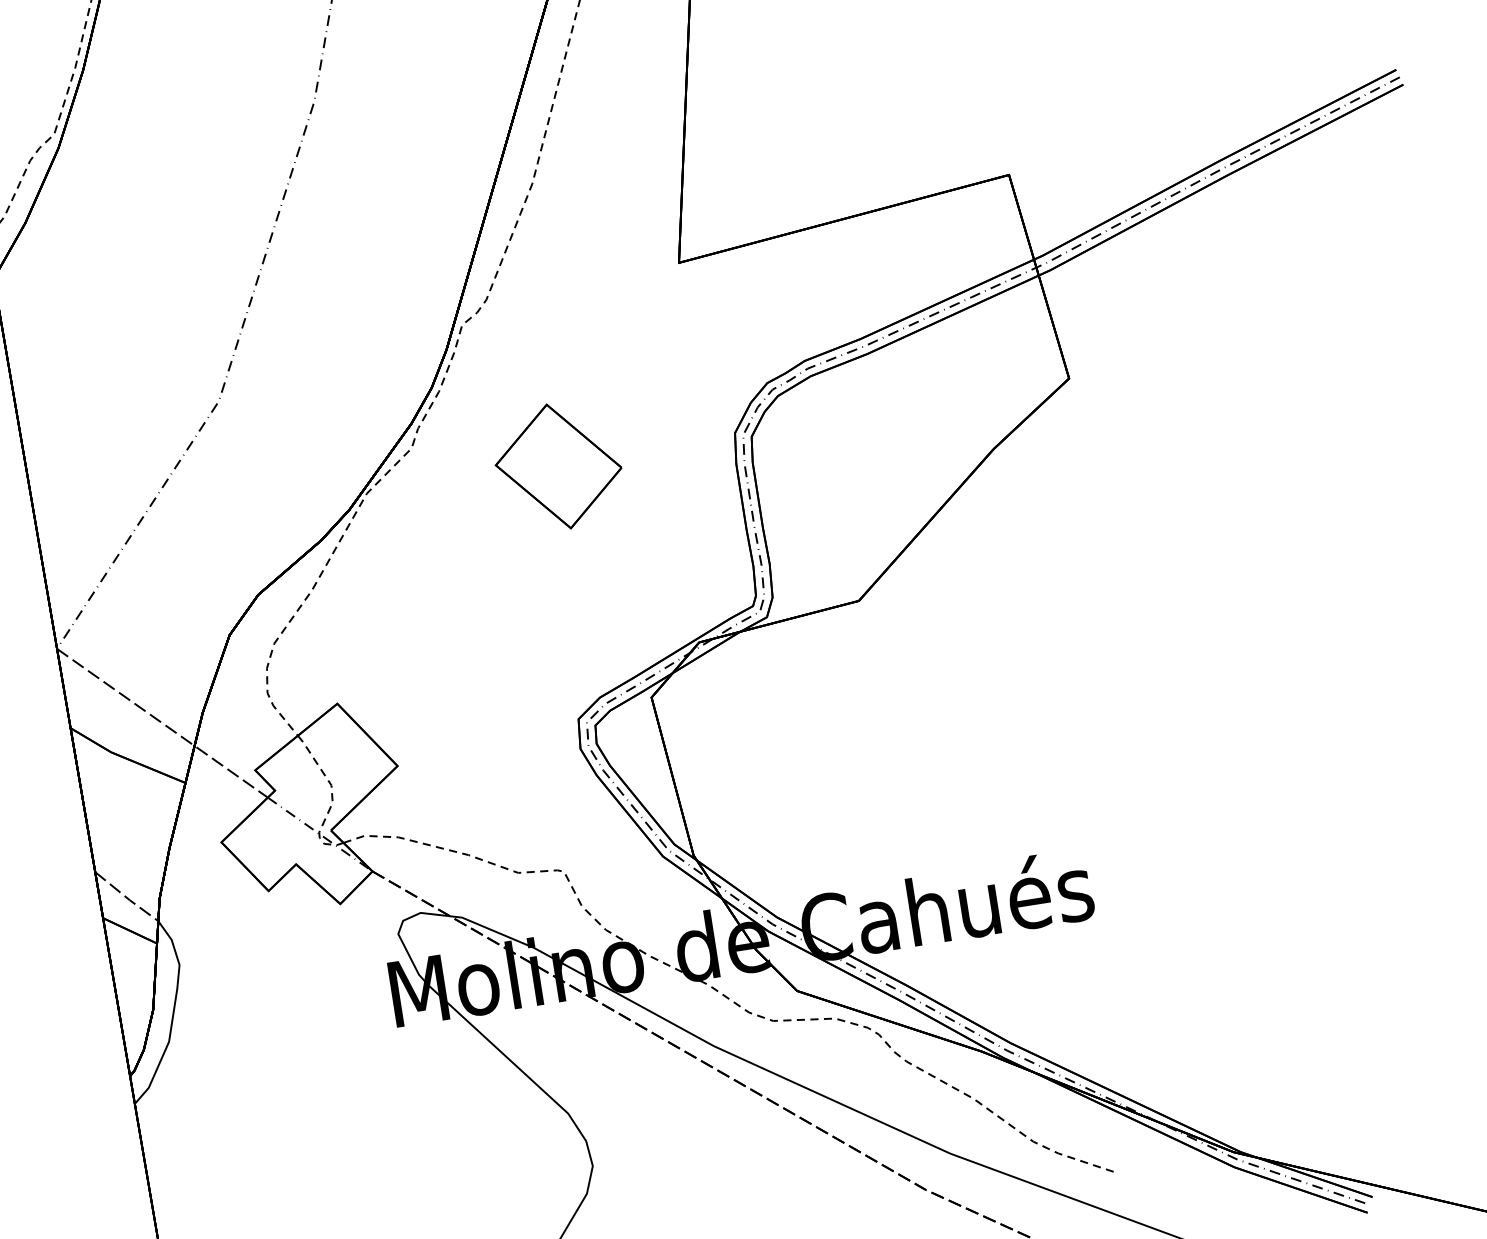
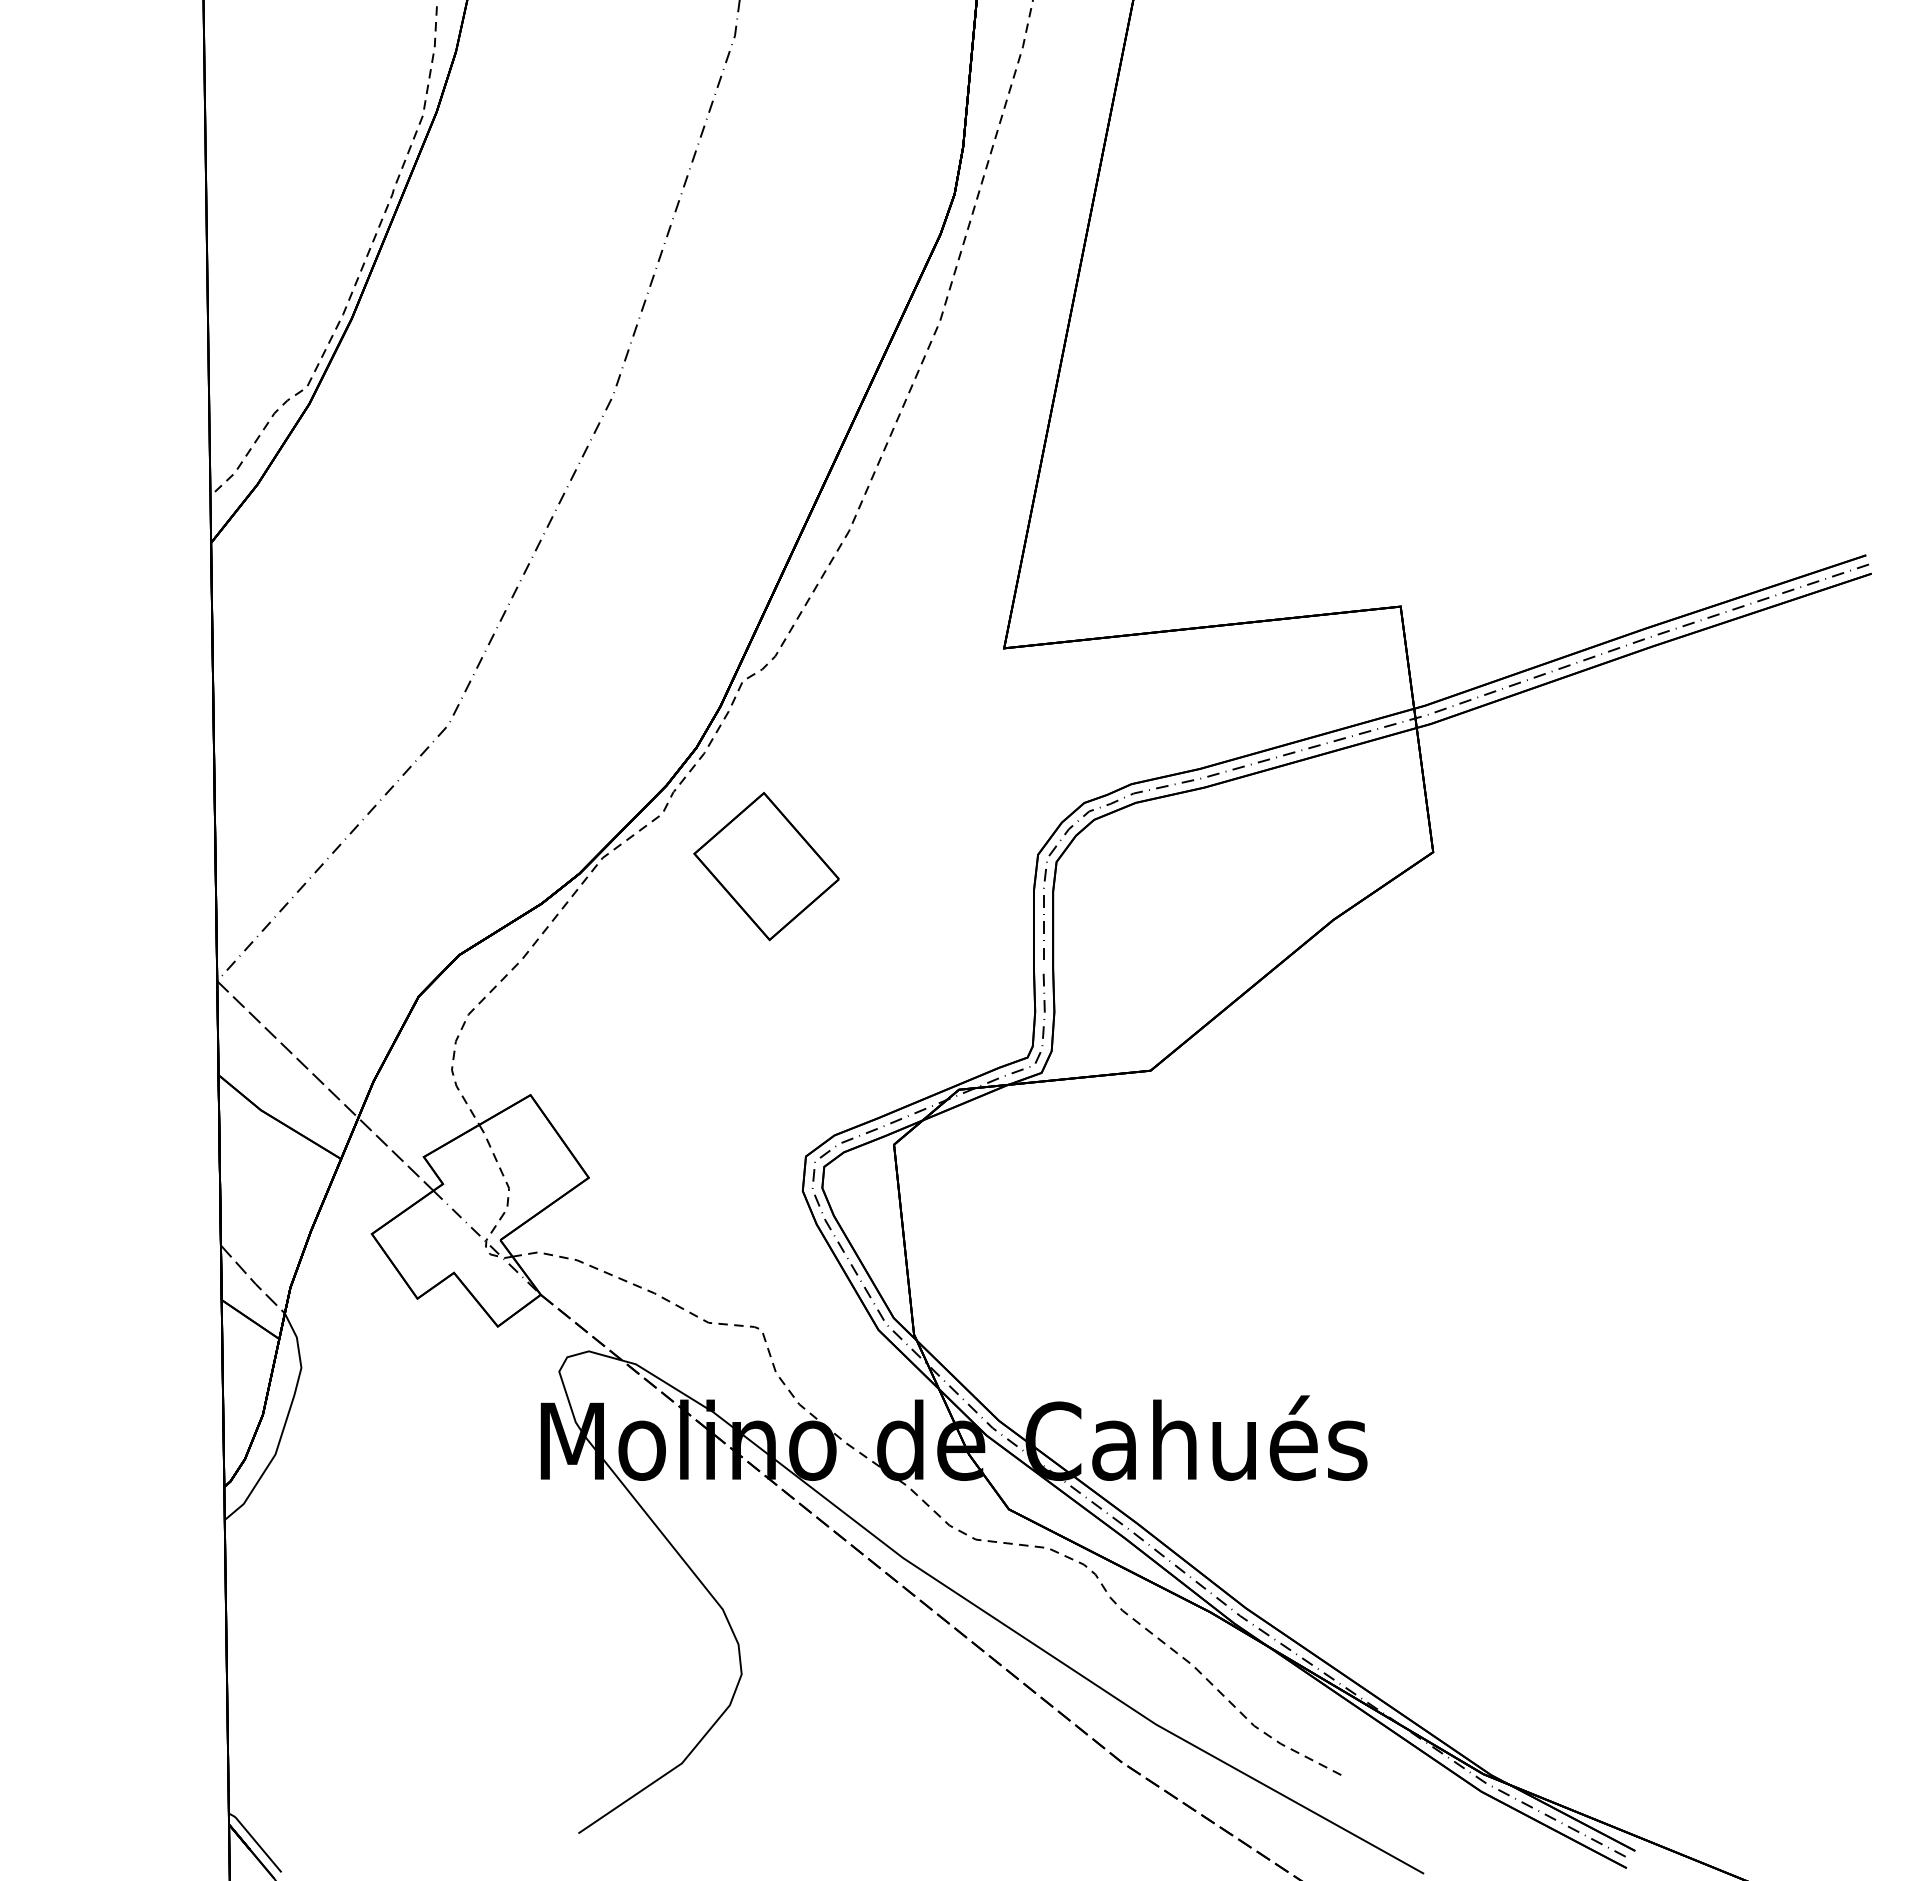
part: (558, 466) -> (766, 866), moved

